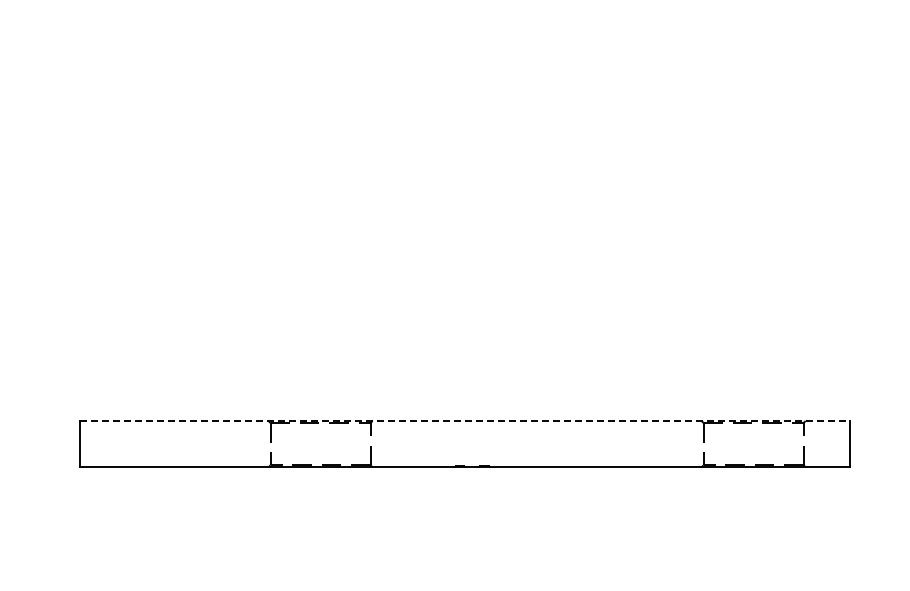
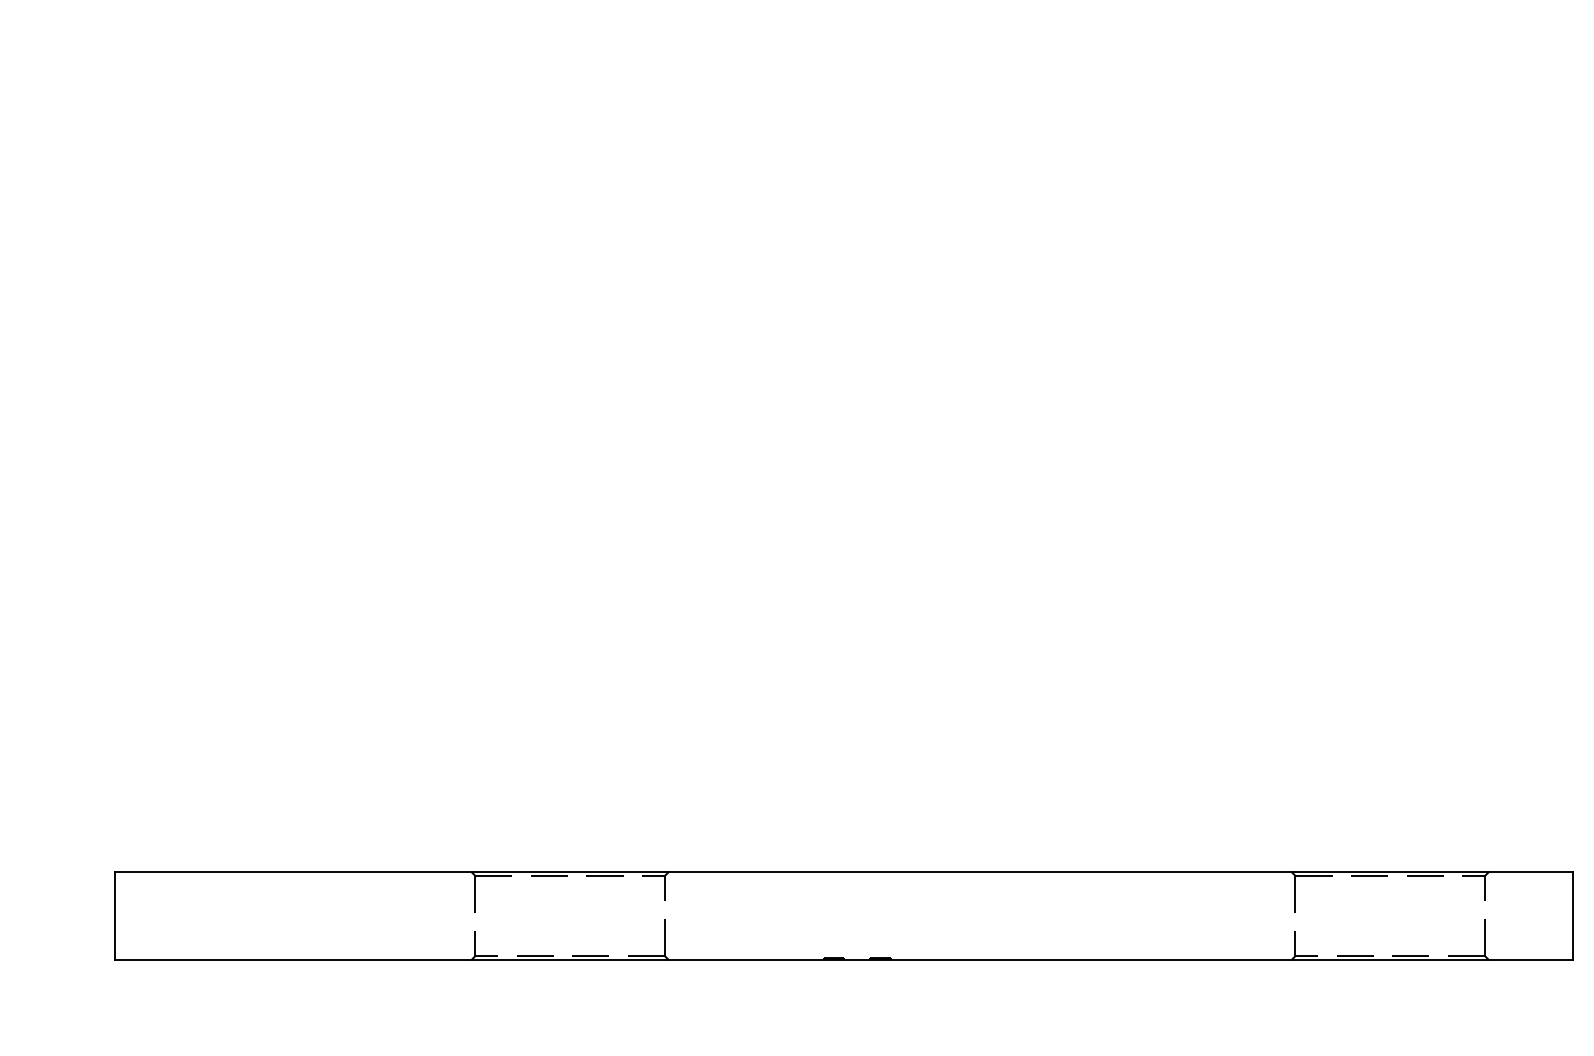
line: (464, 421) -> (842, 873), dashed -> solid

